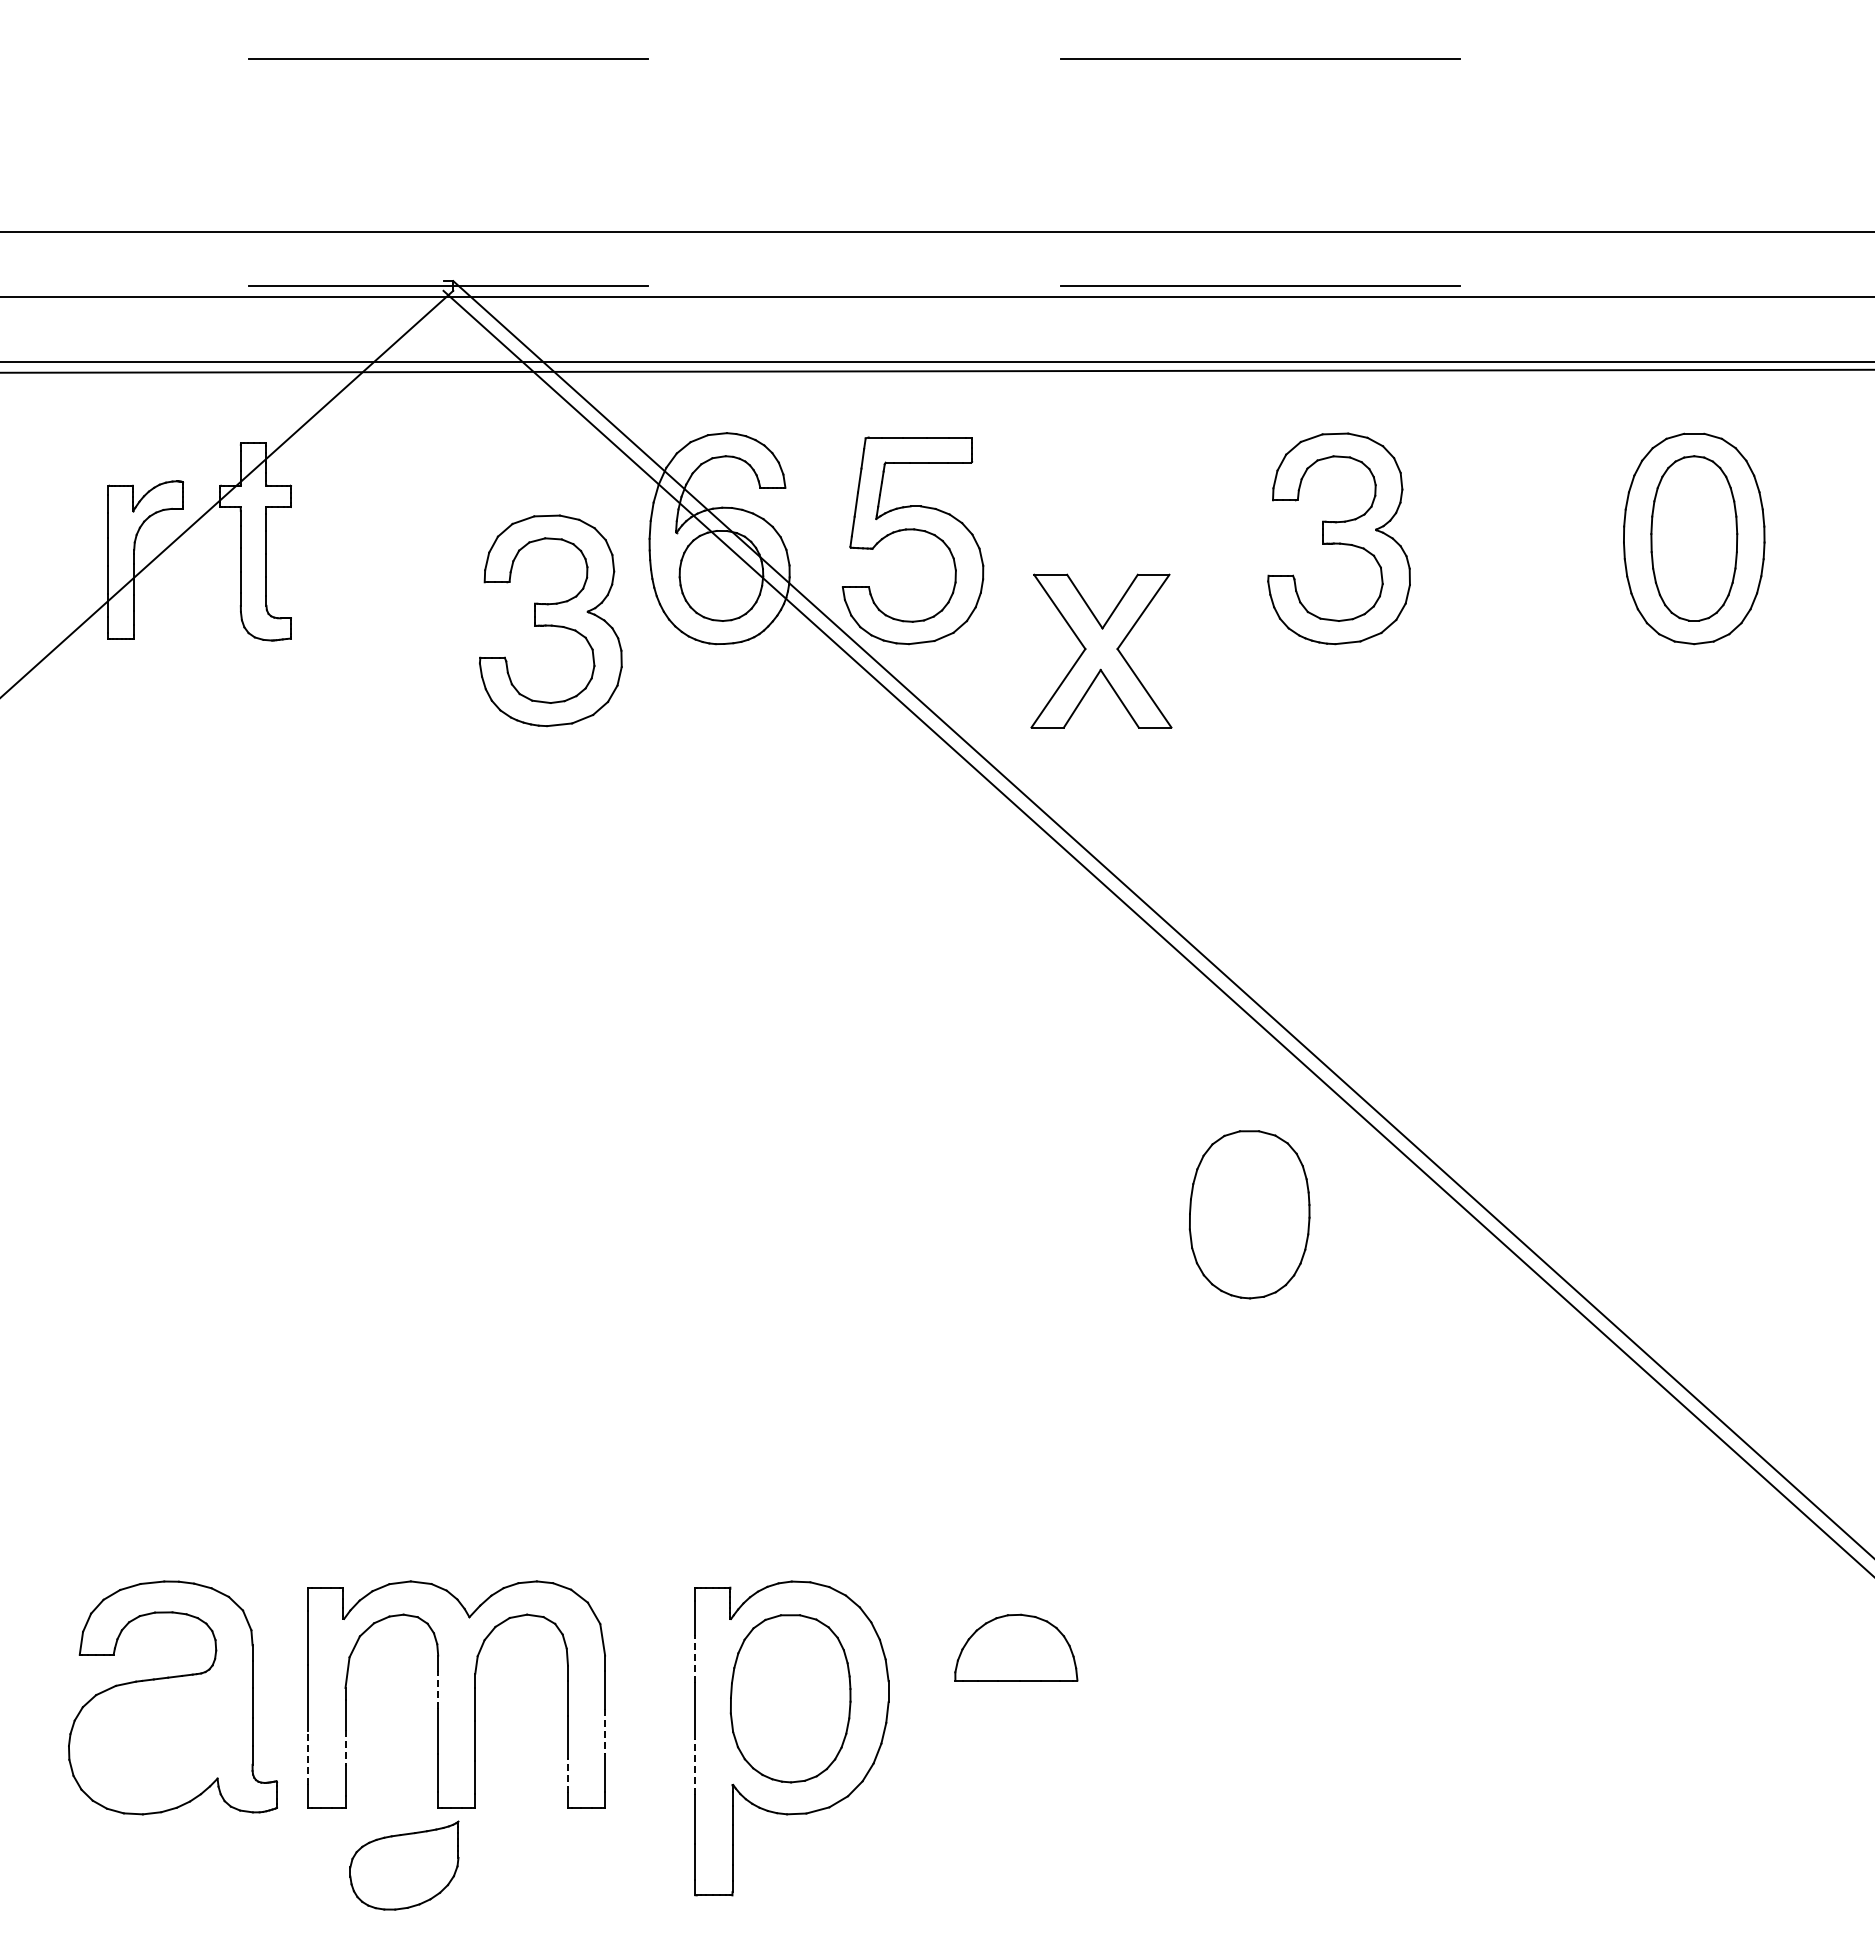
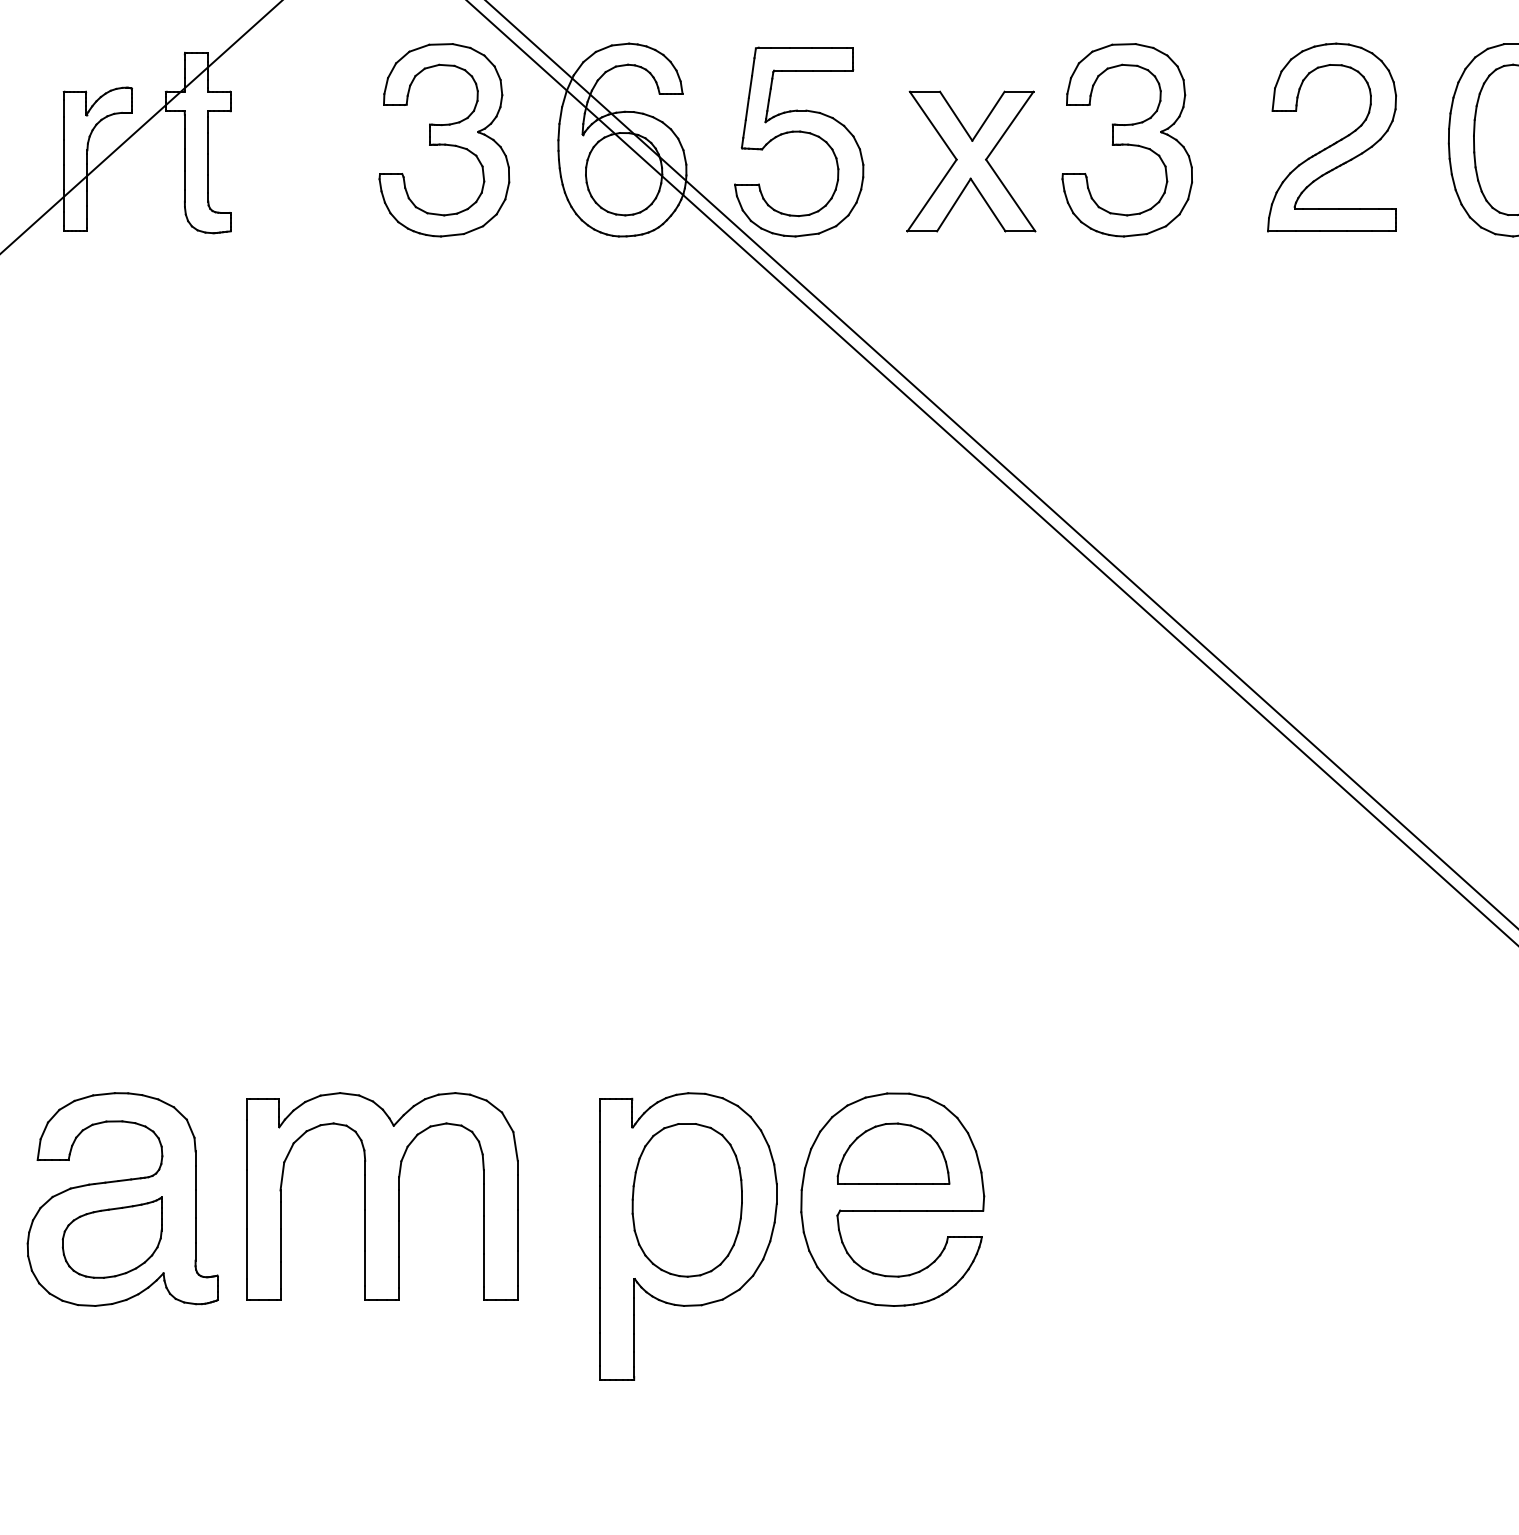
part: (1338, 538) -> (1126, 139), moved
part: (1498, 541) -> (1334, 142), added
part: (550, 620) -> (444, 139), moved
part: (1101, 650) -> (971, 160), moved
part: (1249, 1214) -> (1106, 757), removed
line: (695, 1658) -> (600, 1163), dashed -> solid
line: (438, 1690) -> (365, 1192), dashed -> solid
part: (1015, 1697) -> (892, 1199), added
line: (605, 1731) -> (518, 1230), dashed -> solid
line: (345, 1748) -> (280, 1245), dashed -> solid
line: (308, 1757) -> (246, 1253), dashed -> solid
line: (695, 1766) -> (600, 1262), dashed -> solid
line: (568, 1775) -> (484, 1270), dashed -> solid
part: (404, 1865) -> (112, 1237), moved

